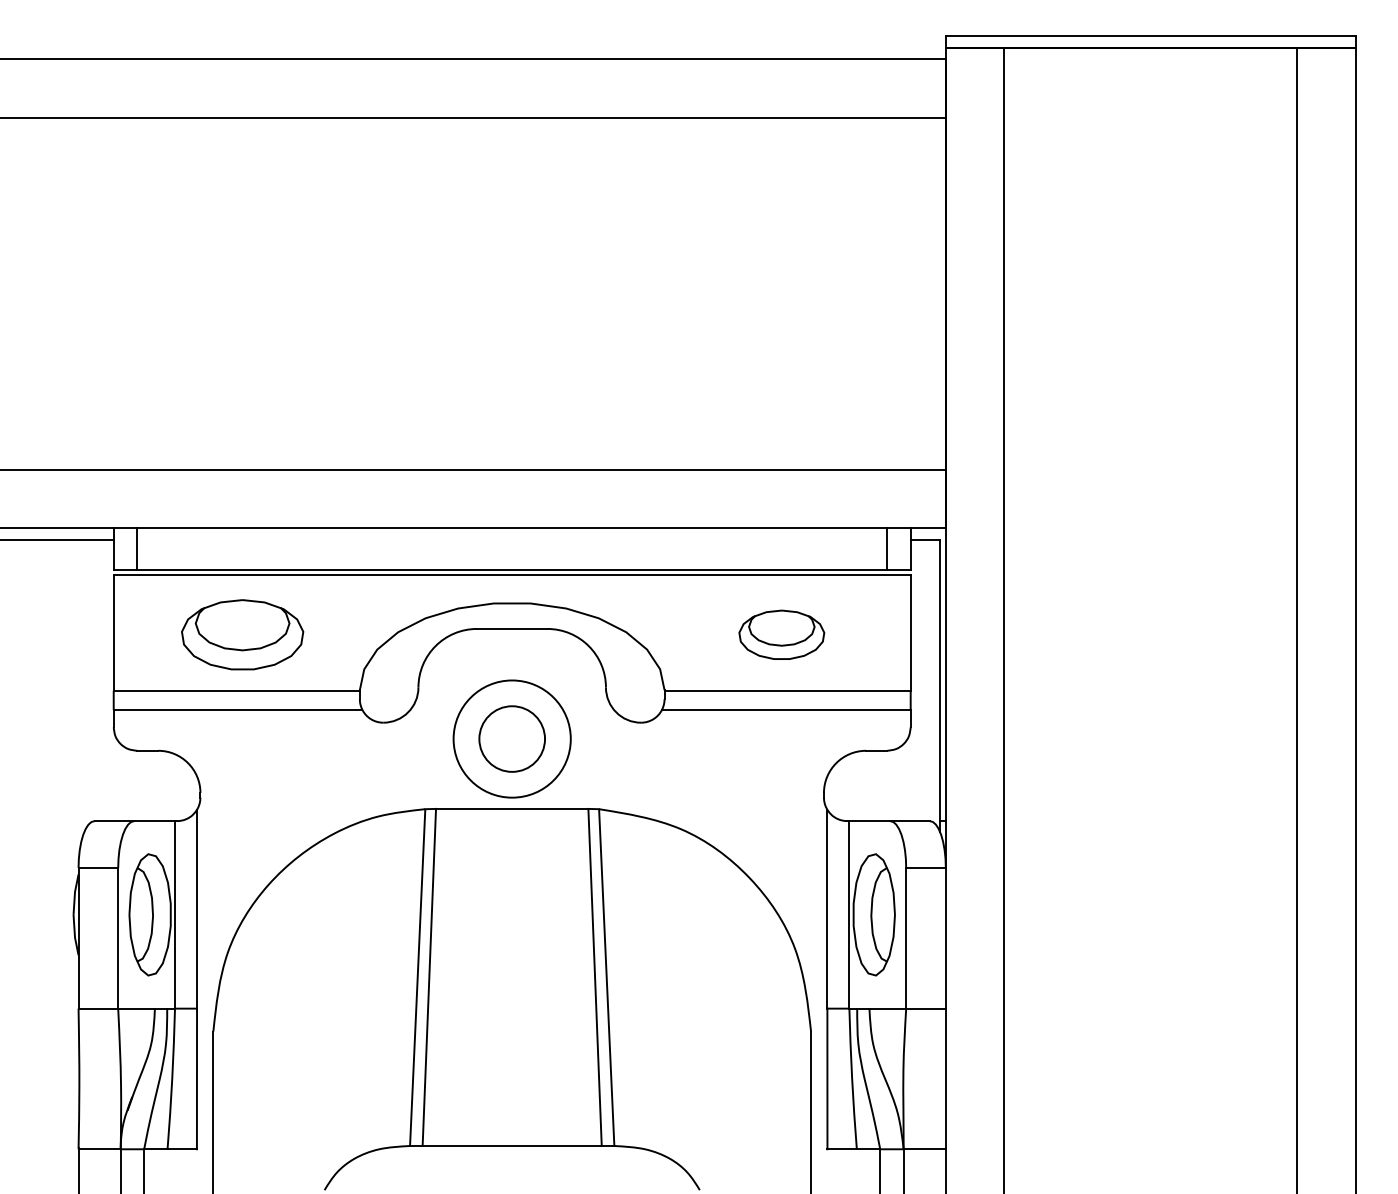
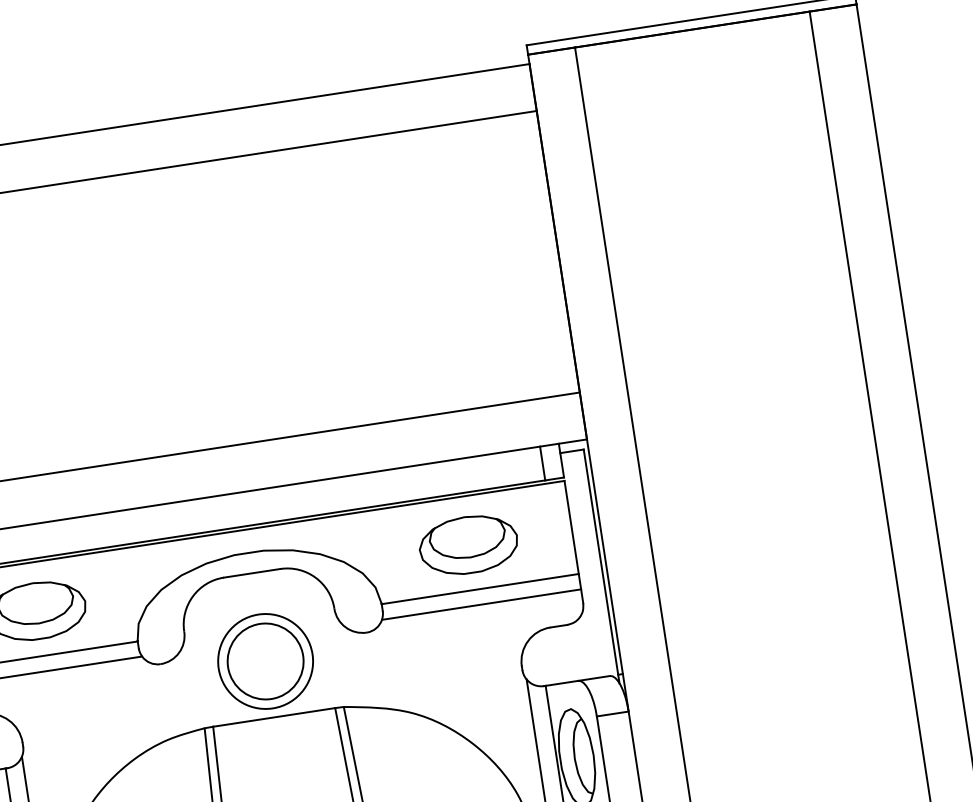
part: (781, 634) -> (468, 544), size x1.43
circle: (512, 738) -> (265, 660), size x1.43

